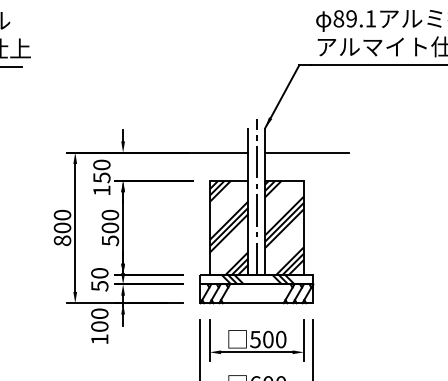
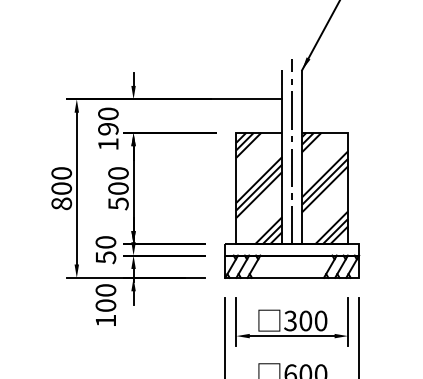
line: (306, 152) -> (351, 99), removed
text: (101, 177) -> (107, 128), 150 -> 190
hatch: (257, 279) -> (292, 249), removed
text: (255, 338) -> (290, 319), 500 -> 300

